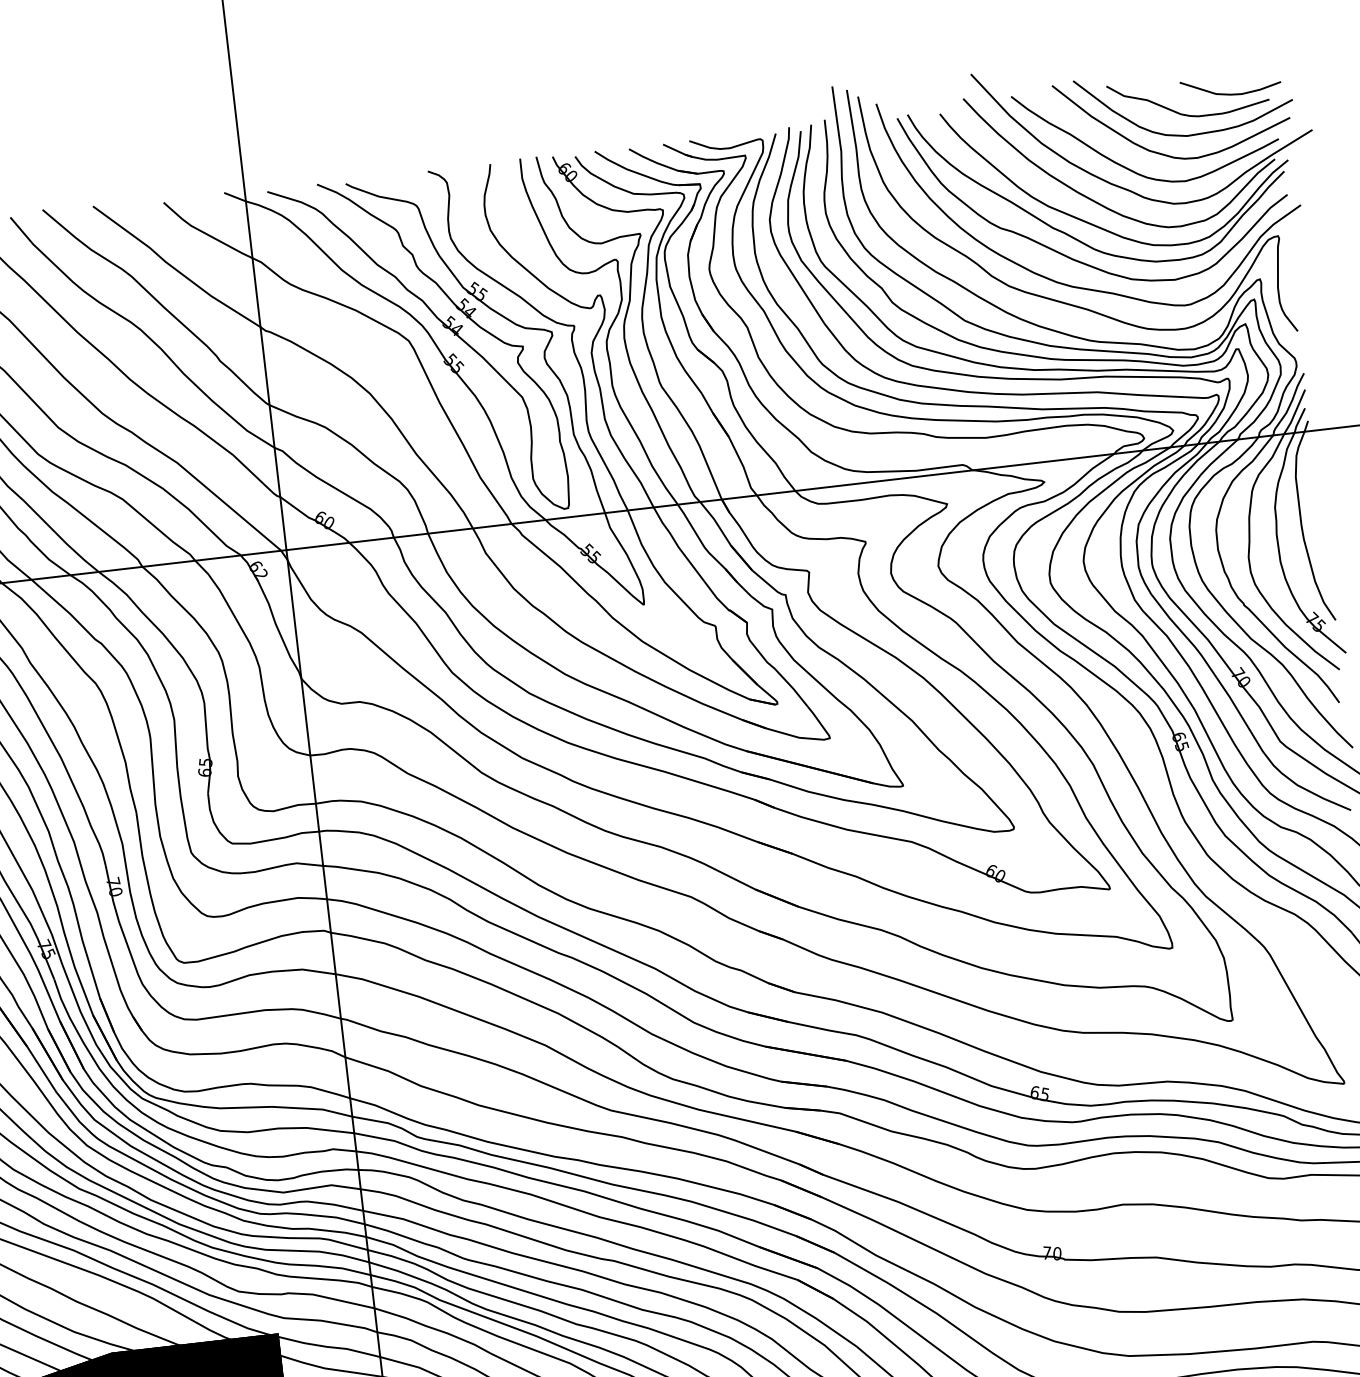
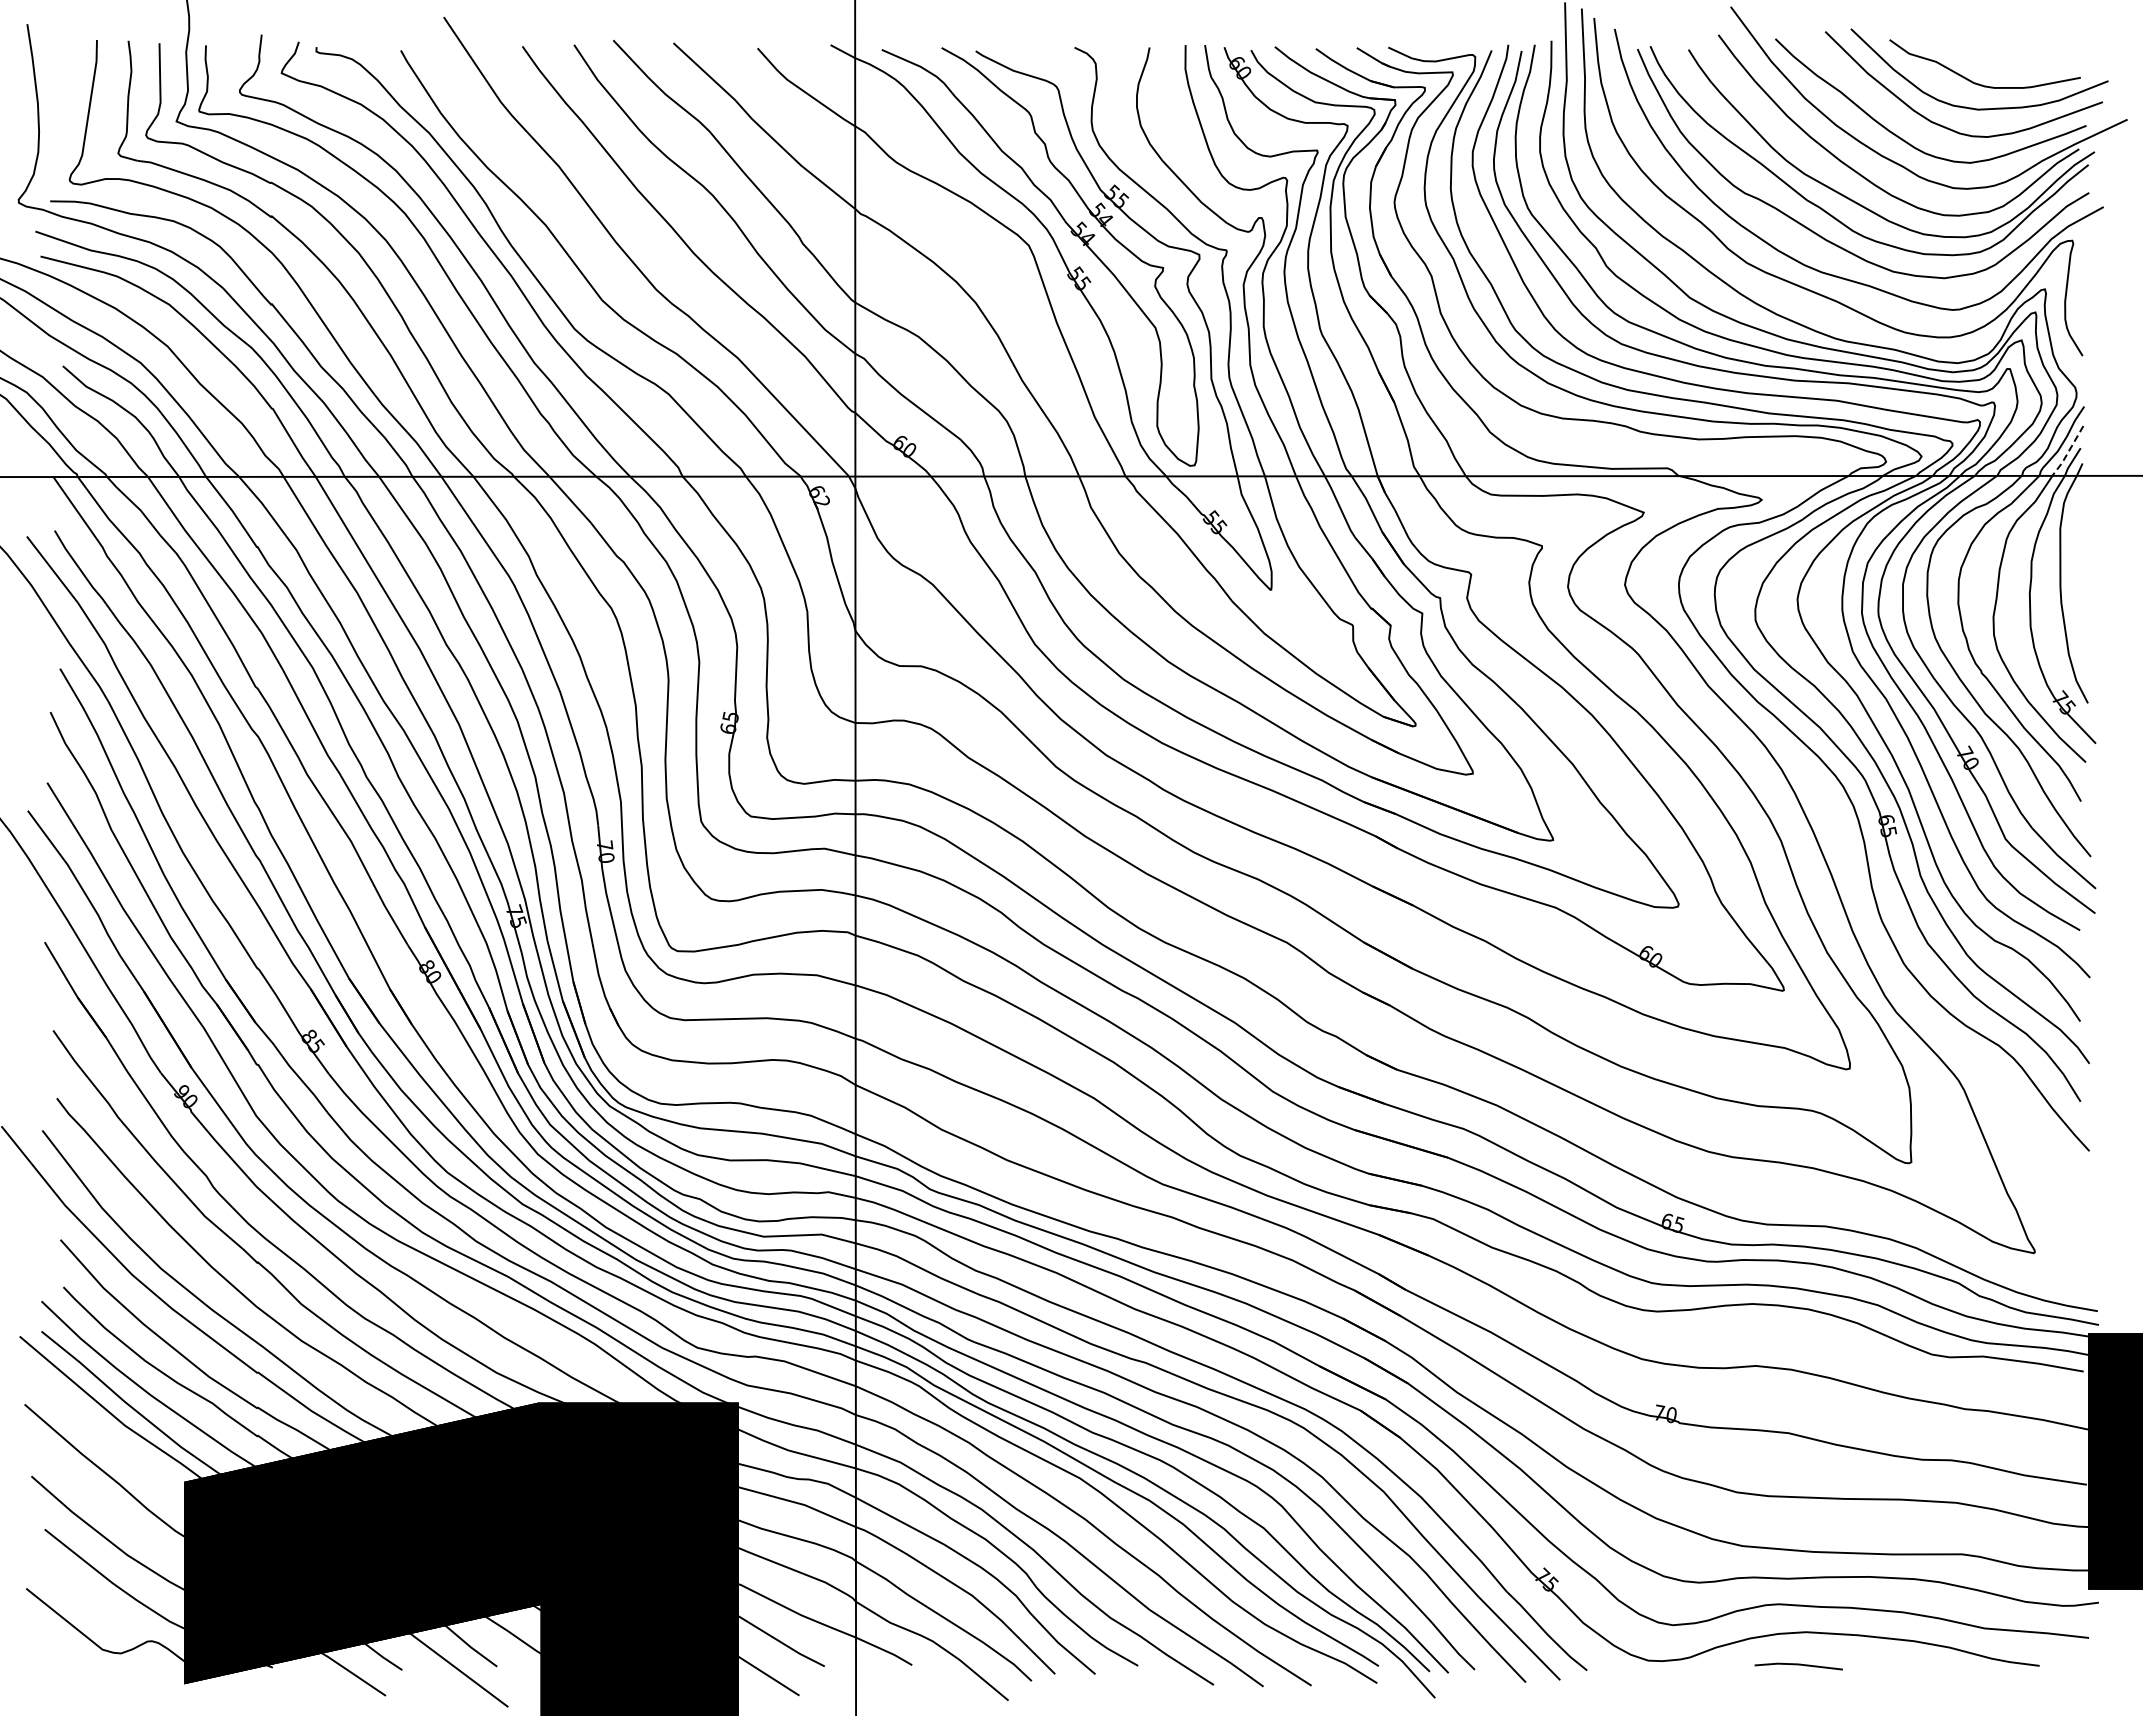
curve: (1231, 93) -> (2036, 65), removed
line: (1295, 412) -> (2068, 451), solid -> dashed

